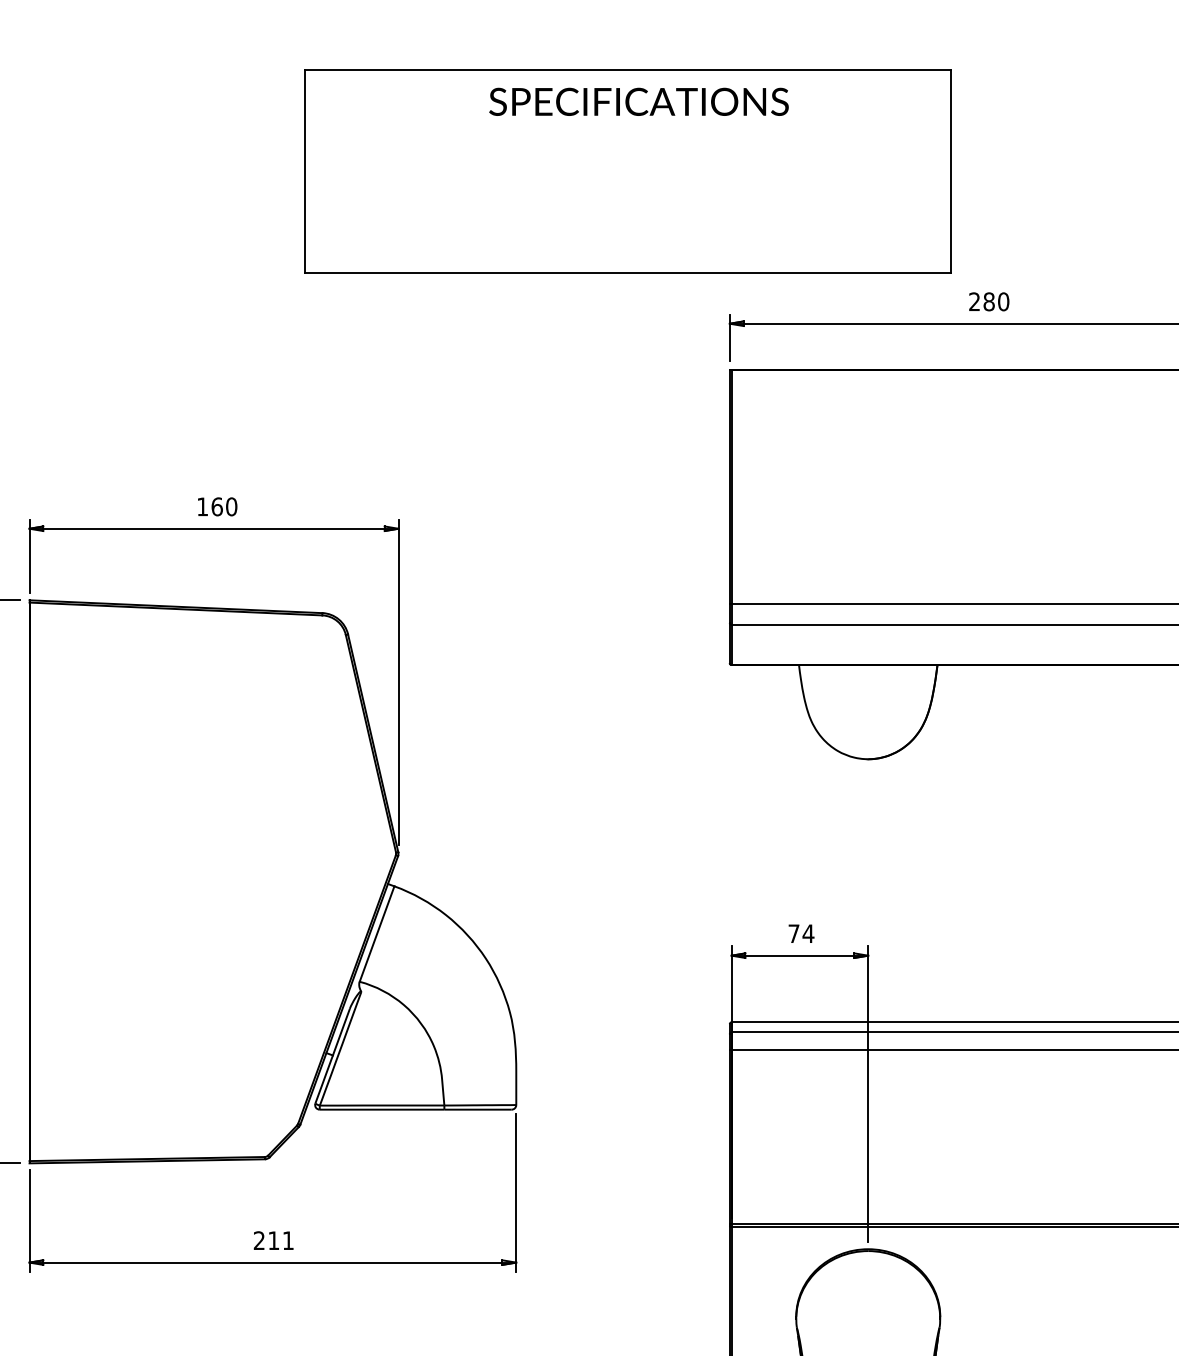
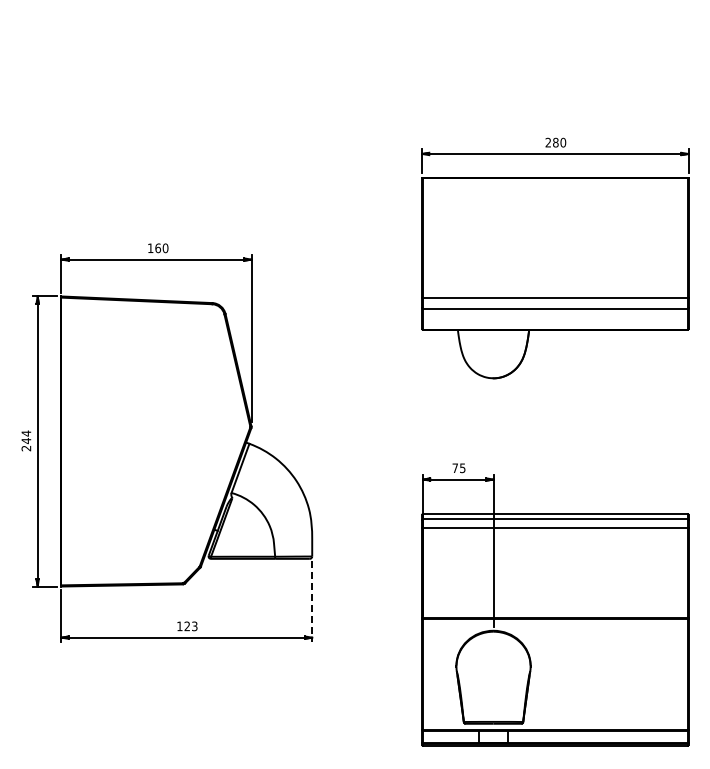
part: (627, 171) -> (369, 75), removed
text: (807, 934) -> (462, 468), 74 -> 75
line: (516, 1192) -> (312, 601), solid -> dashed
text: (274, 1240) -> (187, 626), 211 -> 123

